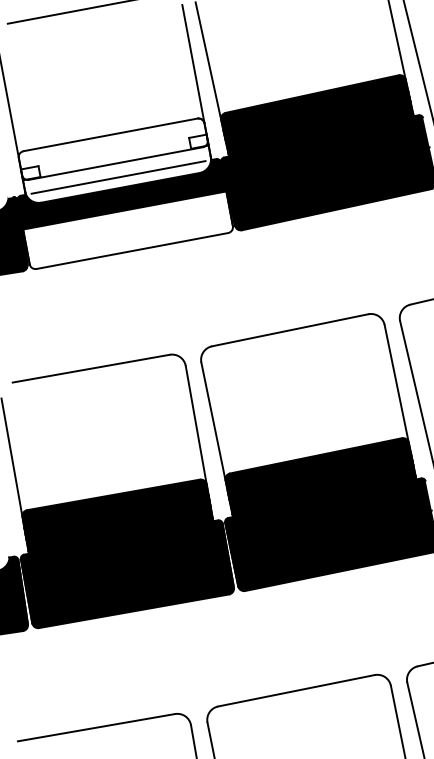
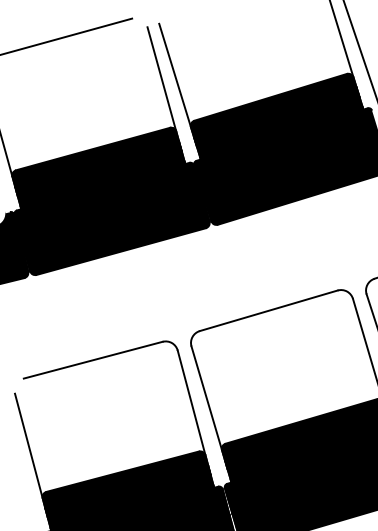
fill: (114, 160) -> (98, 171), added
fill: (128, 230) -> (116, 233), added

